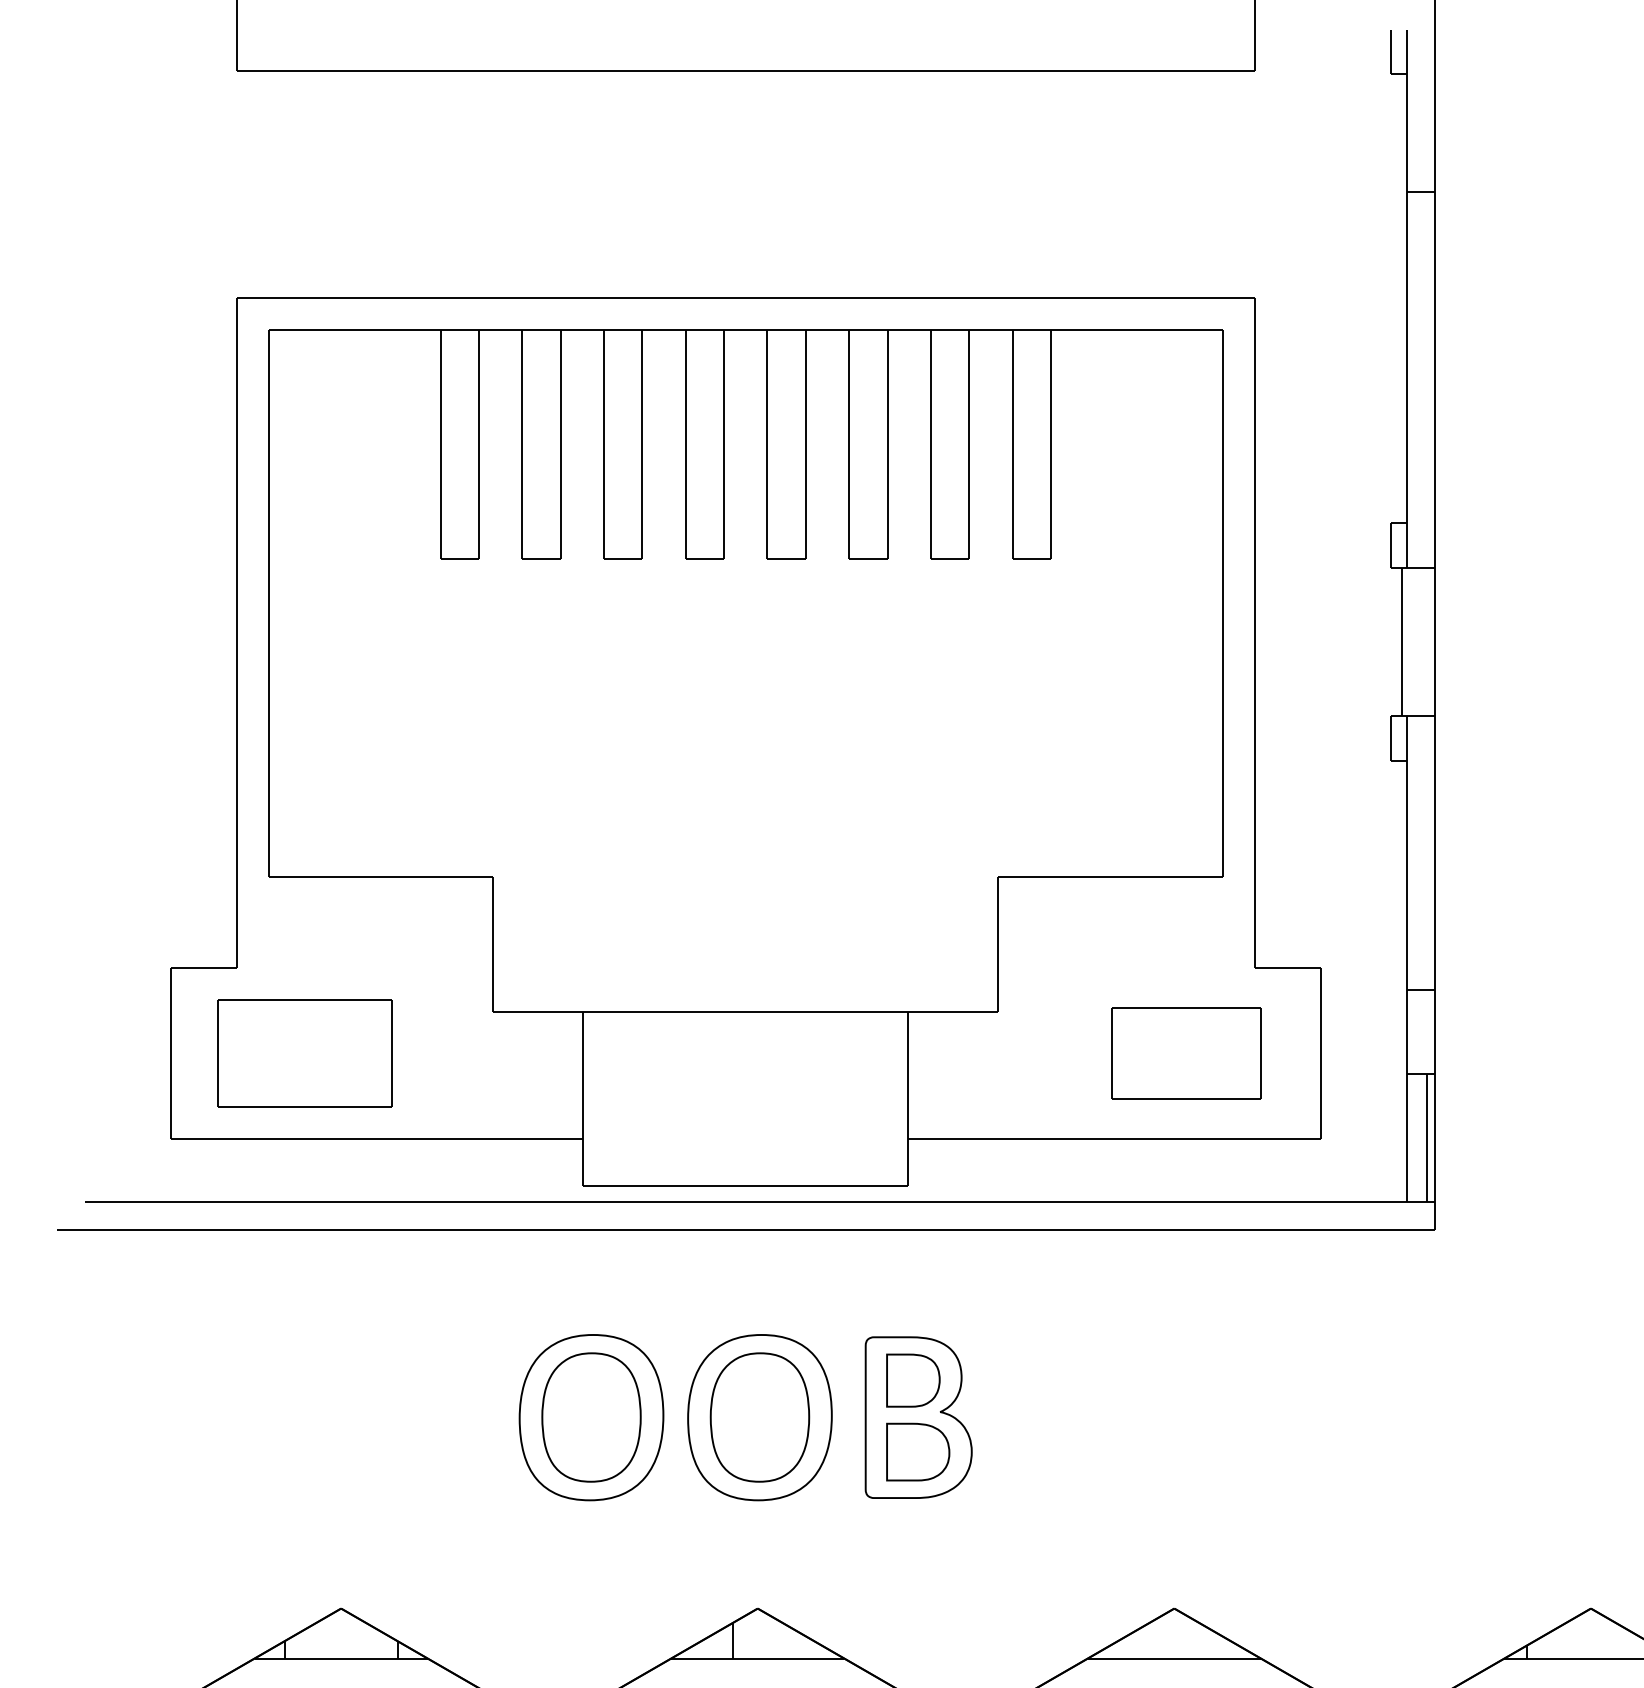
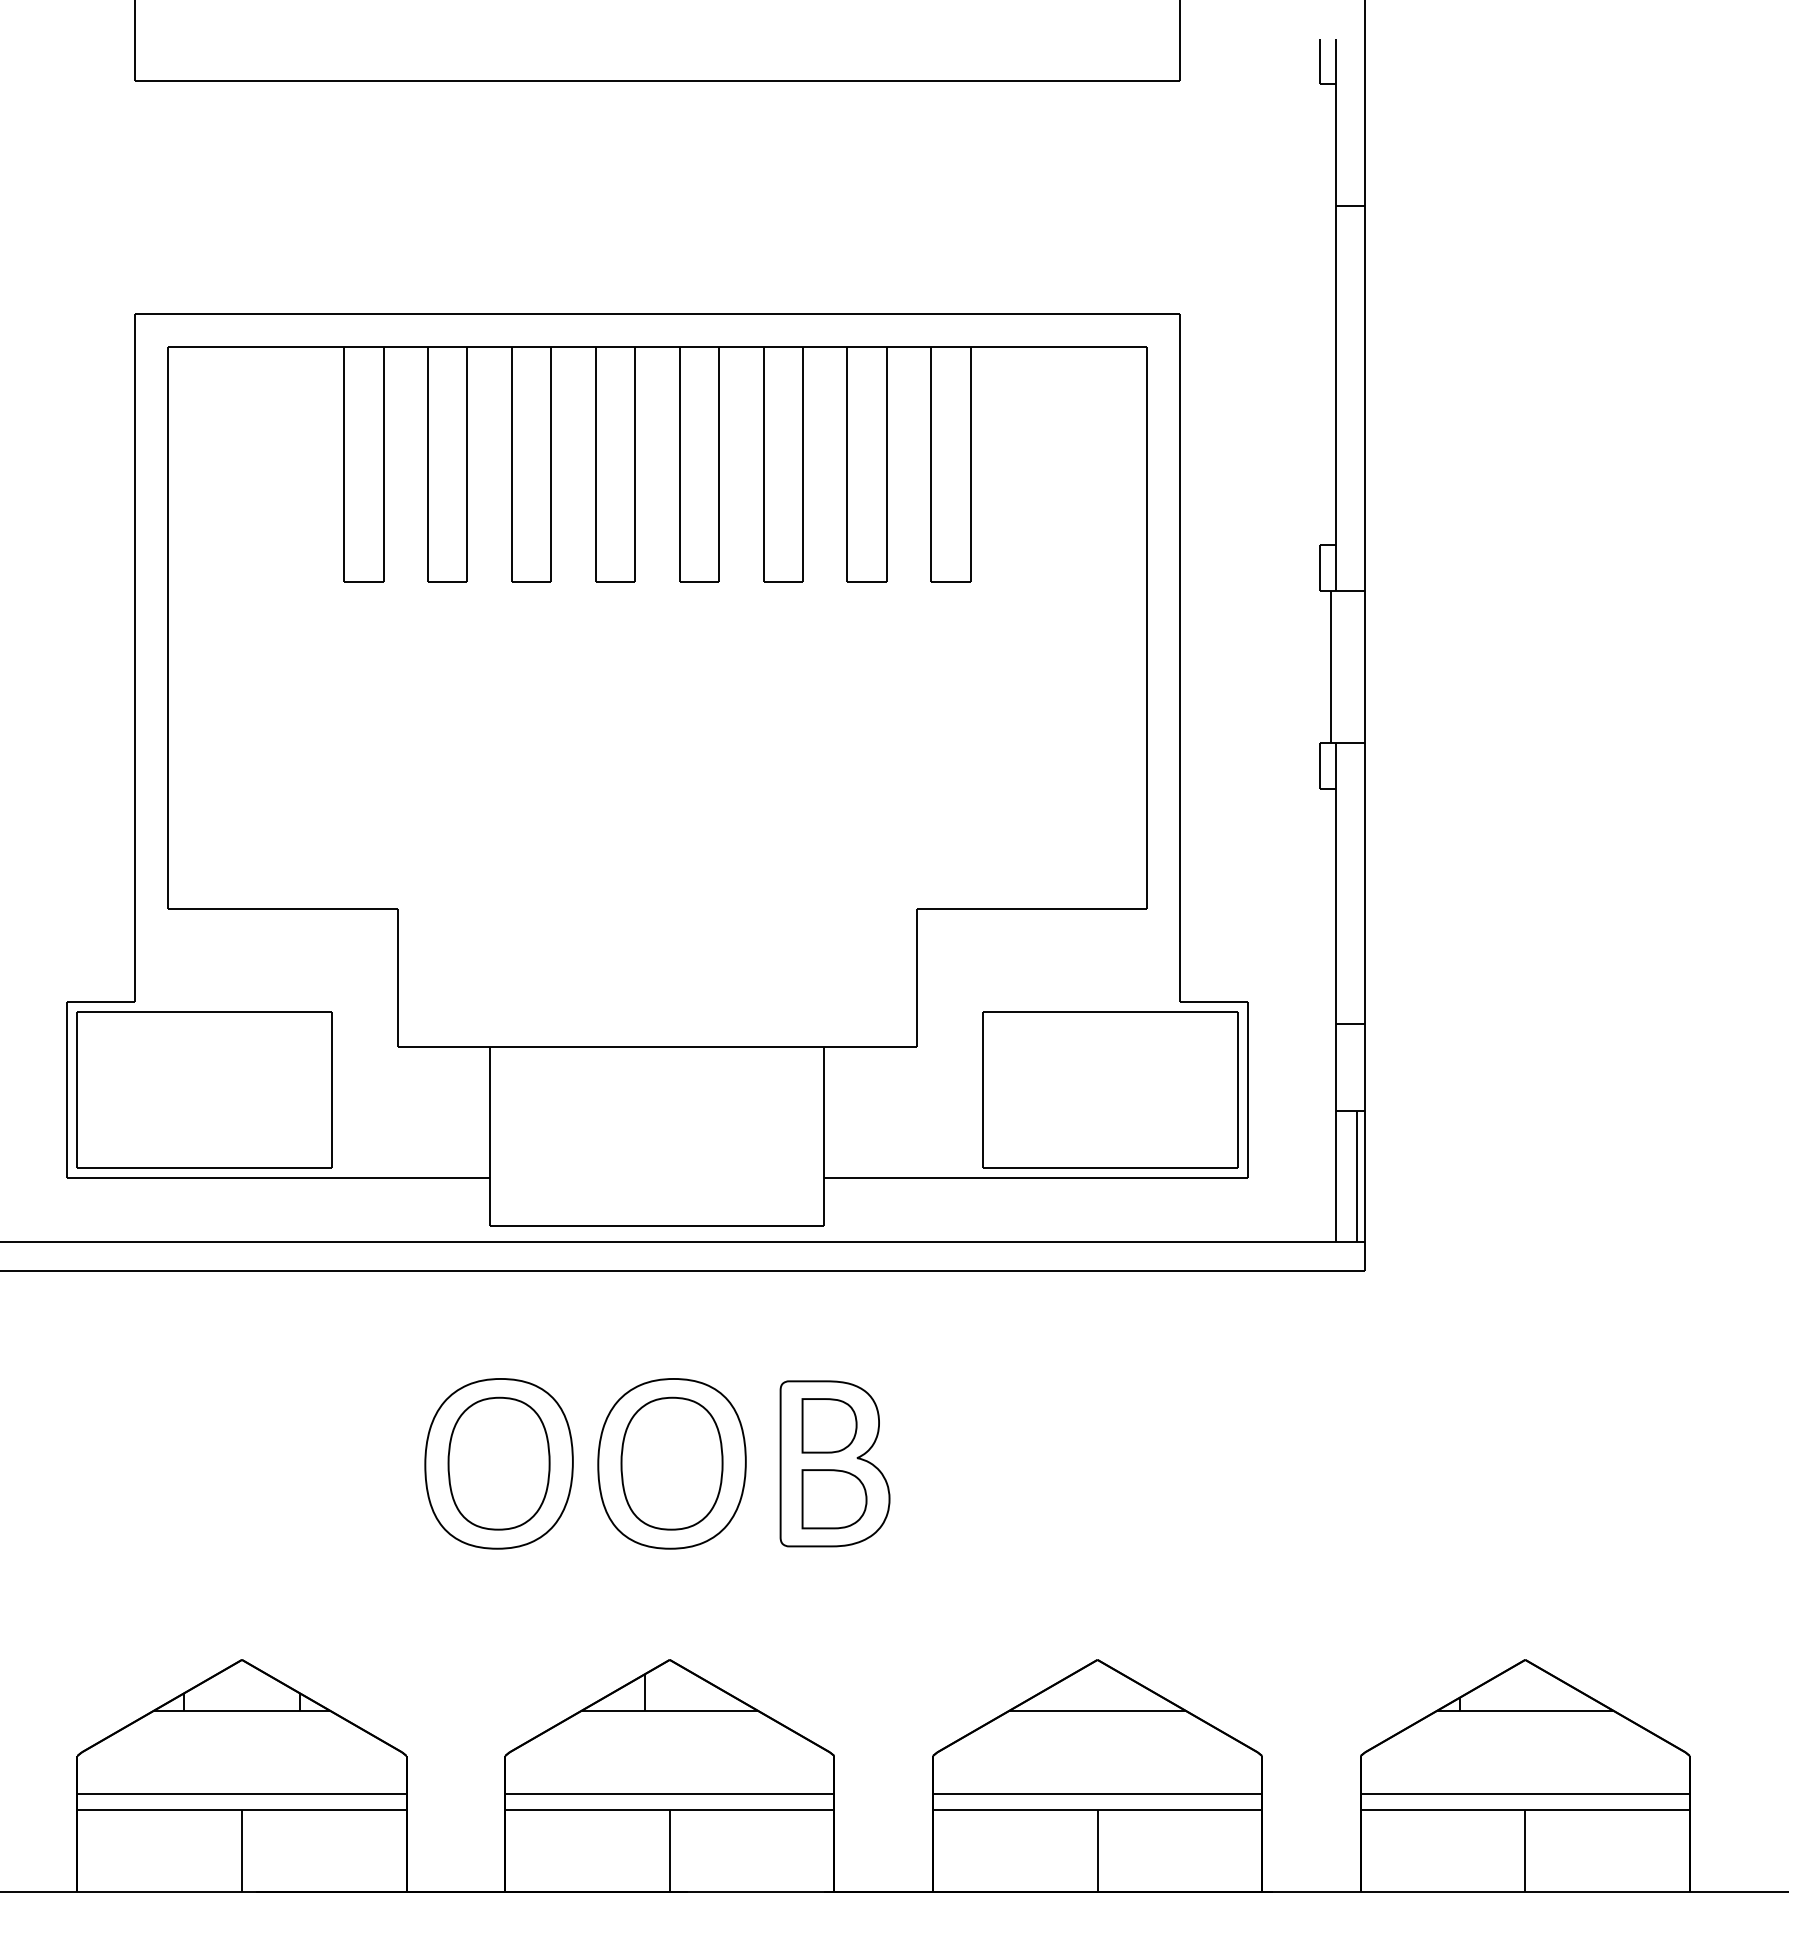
part: (304, 1053) -> (204, 1089), size x1.43
part: (1186, 1053) -> (1110, 1089), size x1.67

